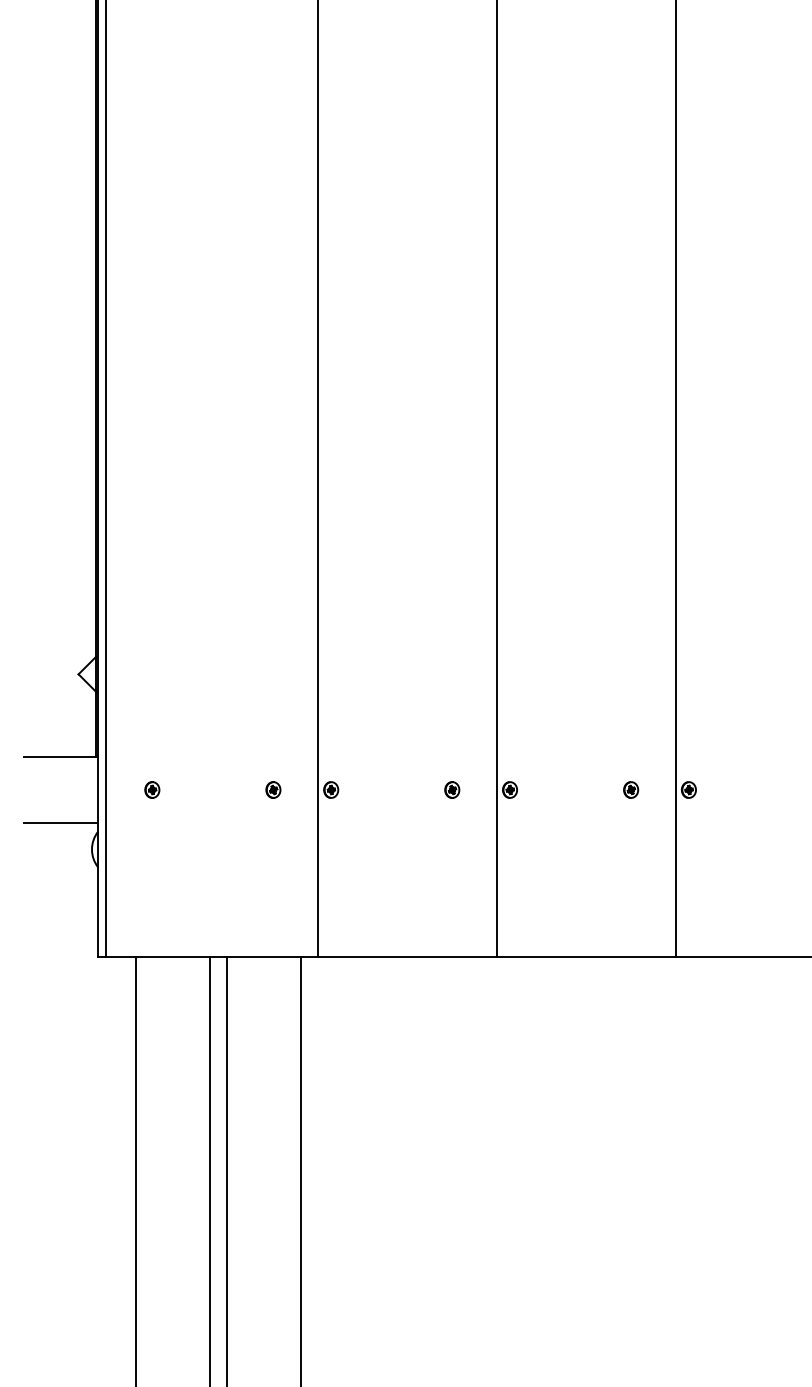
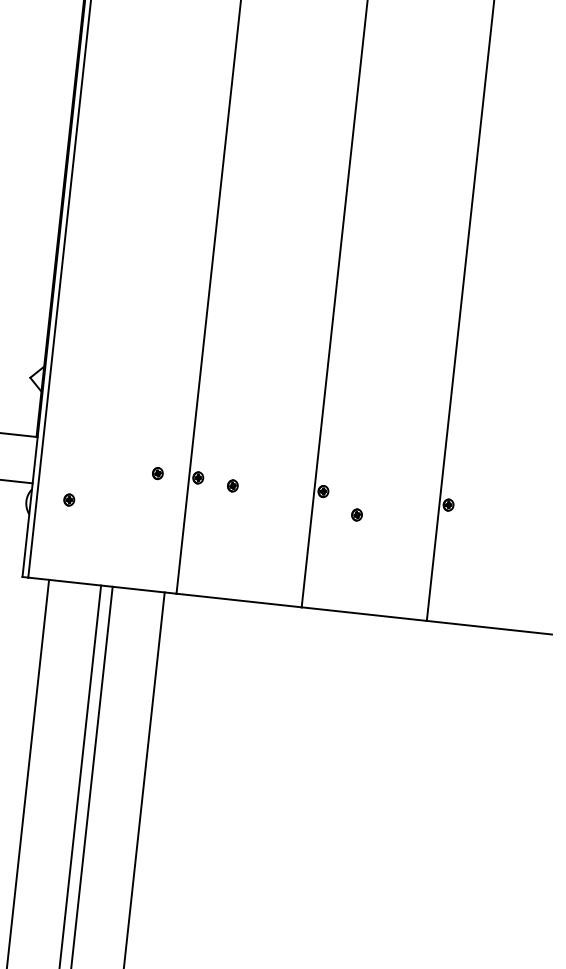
part: (152, 789) -> (69, 499), moved
part: (452, 789) -> (233, 485), moved
part: (631, 789) -> (357, 514), moved

